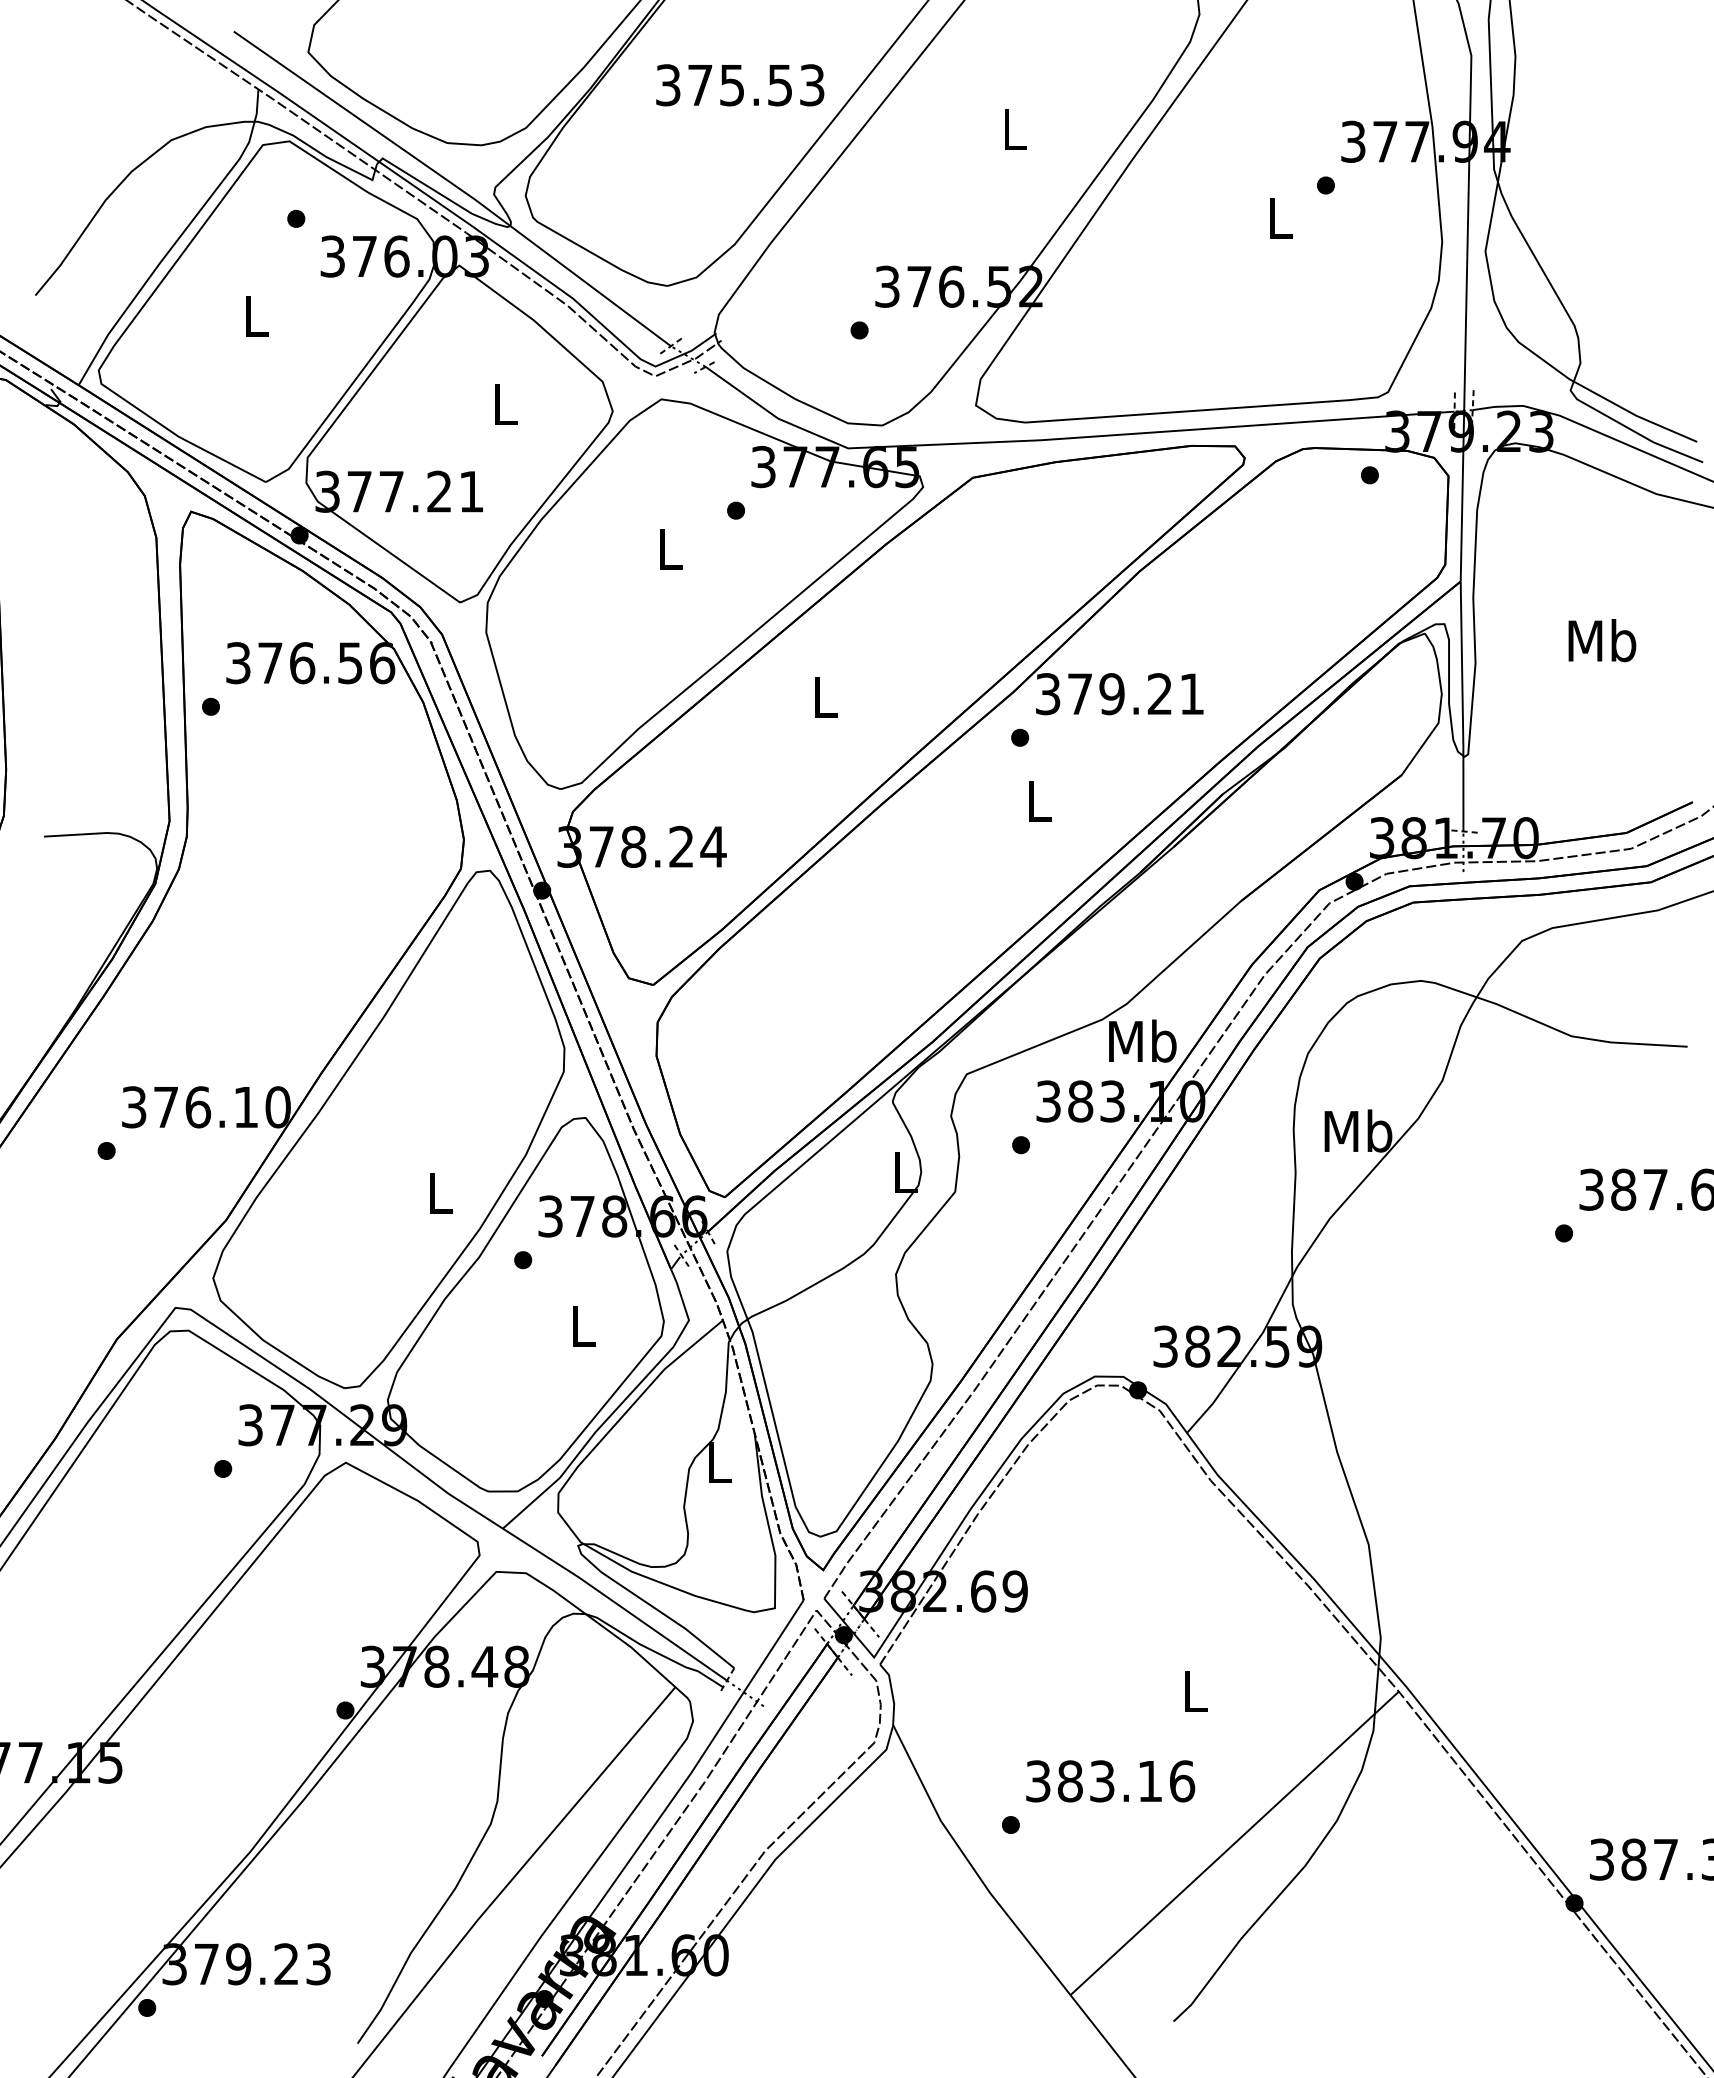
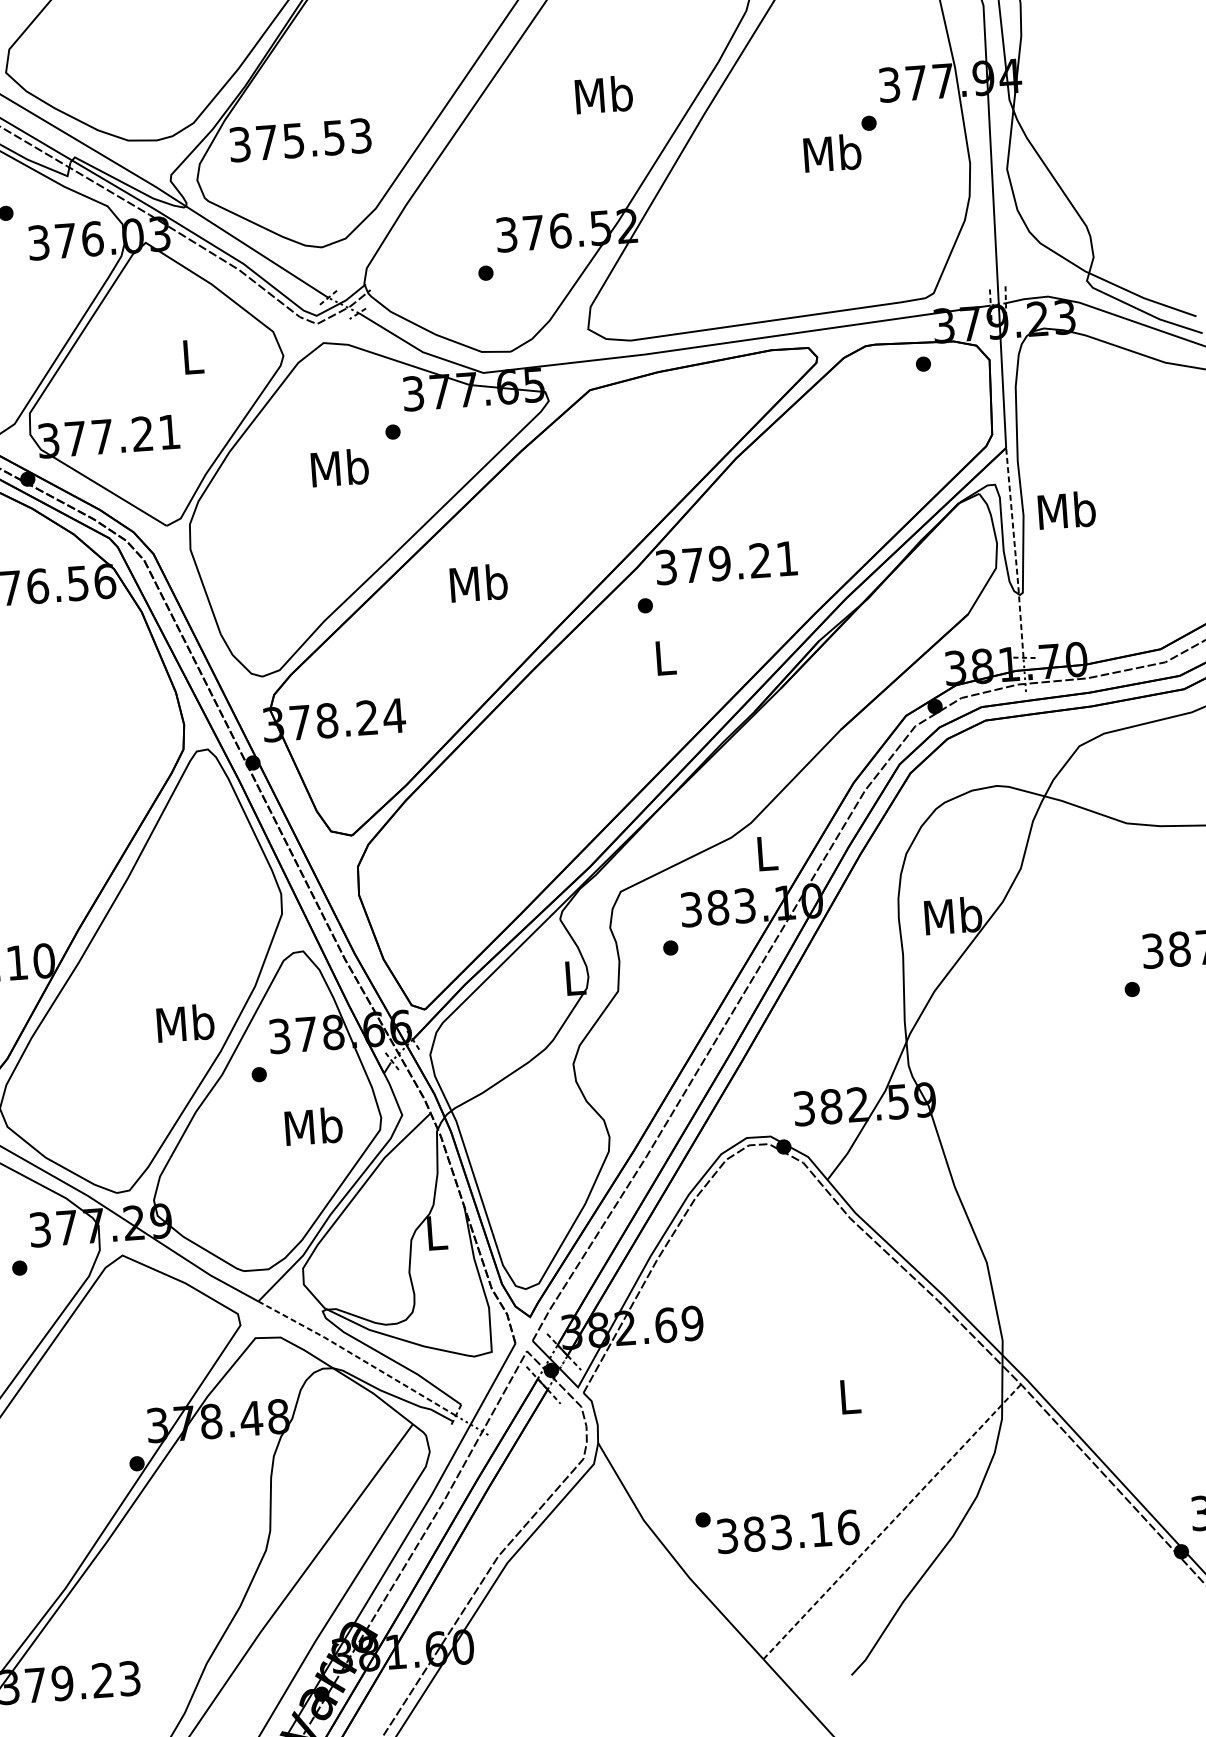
text: (740, 85) -> (300, 140), moved
text: (1014, 128) -> (603, 94), L -> Mb
text: (1280, 217) -> (832, 152), L -> Mb
text: (670, 548) -> (340, 467), L -> Mb
text: (1602, 640) -> (1067, 510), moved
text: (824, 696) -> (478, 582), L -> Mb
line: (1462, 707) -> (1015, 553), solid -> dashed
text: (1142, 1040) -> (766, 852), Mb -> L
text: (440, 1192) -> (185, 1022), L -> Mb
text: (583, 1325) -> (313, 1125), L -> Mb
line: (615, 1602) -> (357, 1356), solid -> dashed
text: (1110, 1781) -> (788, 1531), moved
line: (1234, 1843) -> (892, 1521), solid -> dashed

